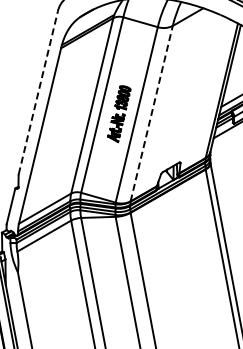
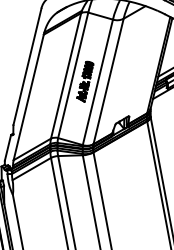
line: (38, 93) -> (27, 67), dashed -> solid
line: (151, 113) -> (108, 81), dashed -> solid

